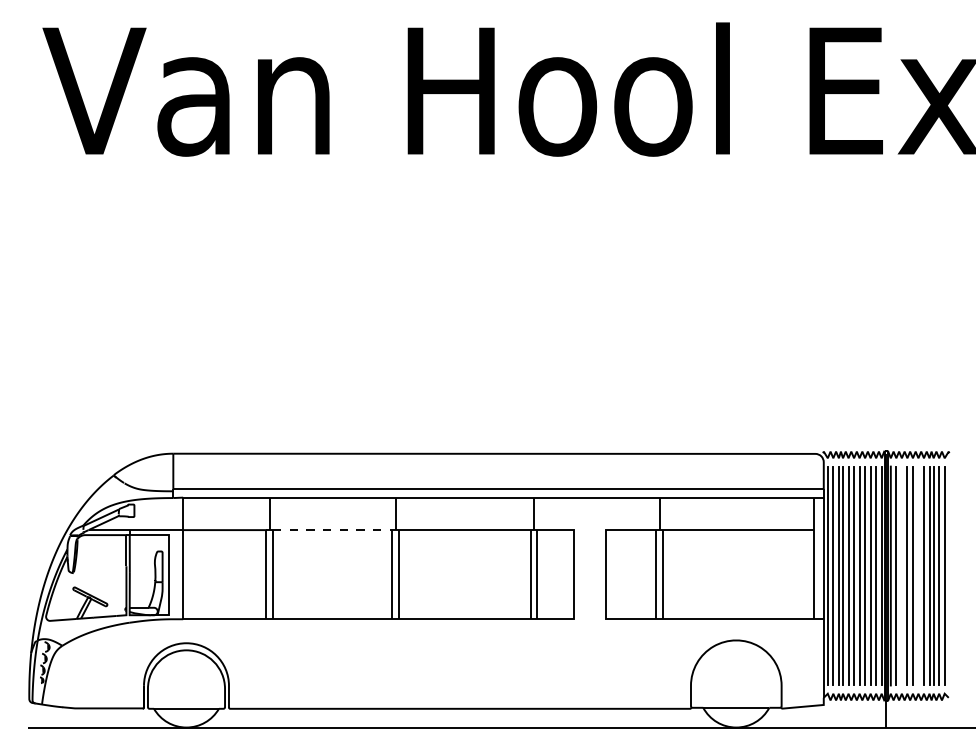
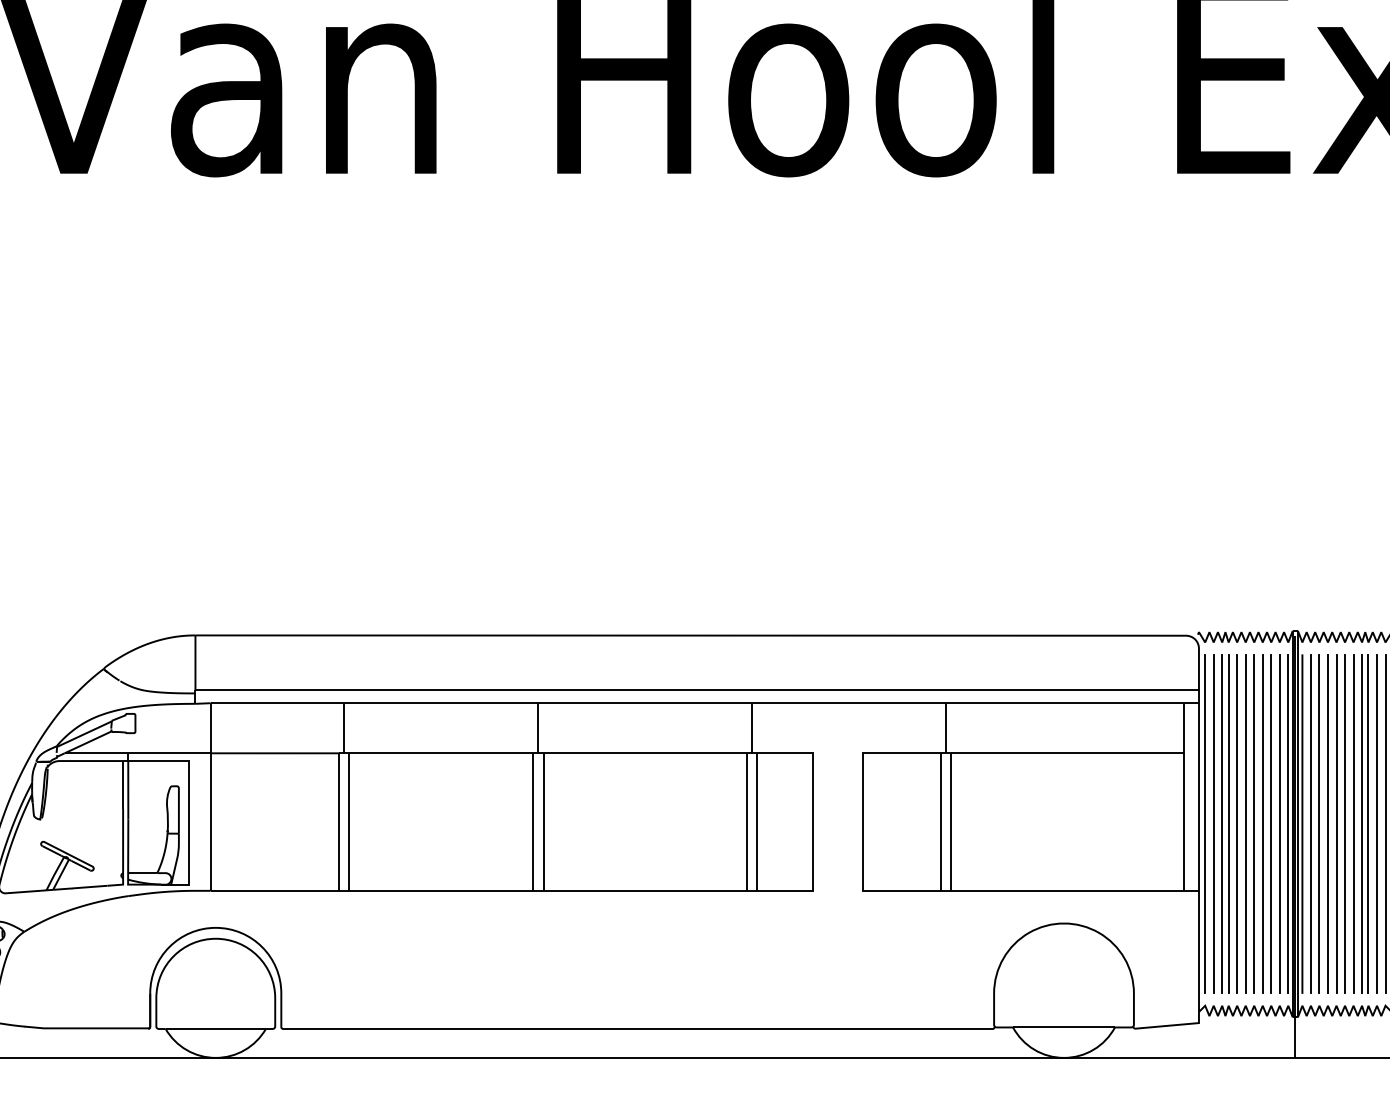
line: (332, 530) -> (441, 753), dashed -> solid
line: (901, 575) -> (1318, 823), added
line: (918, 575) -> (1345, 823), added

